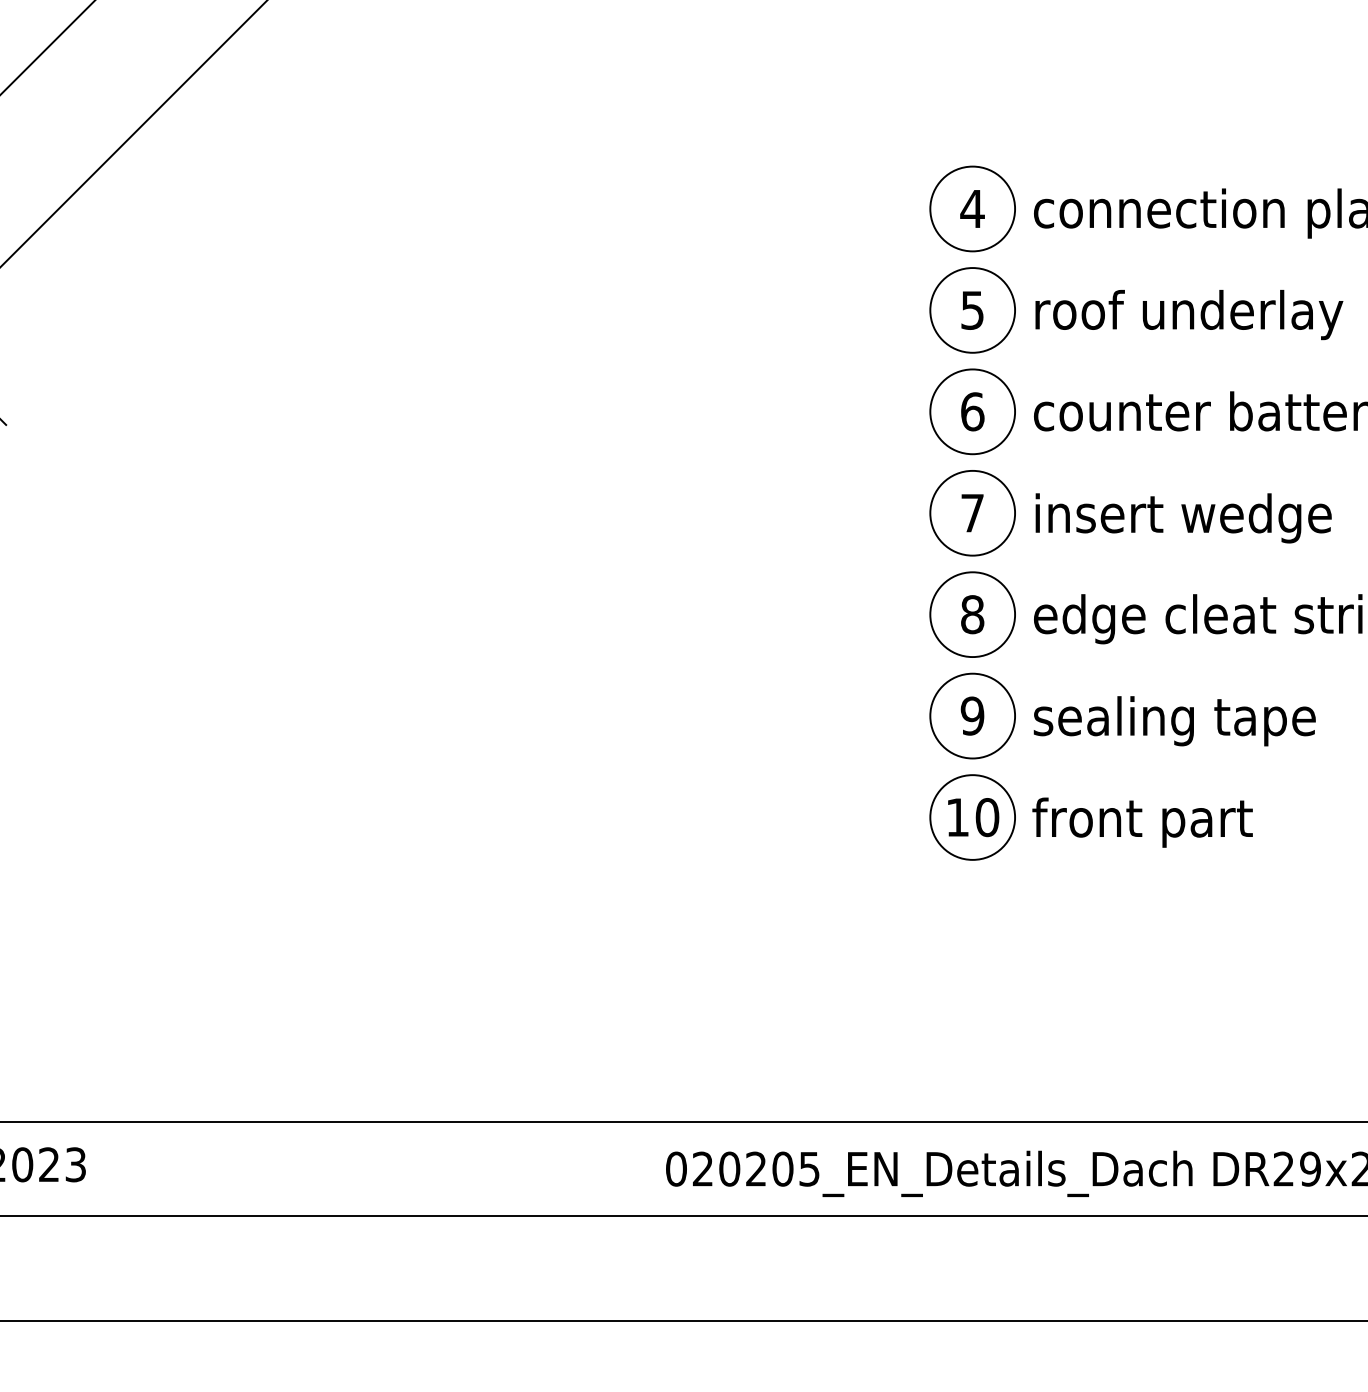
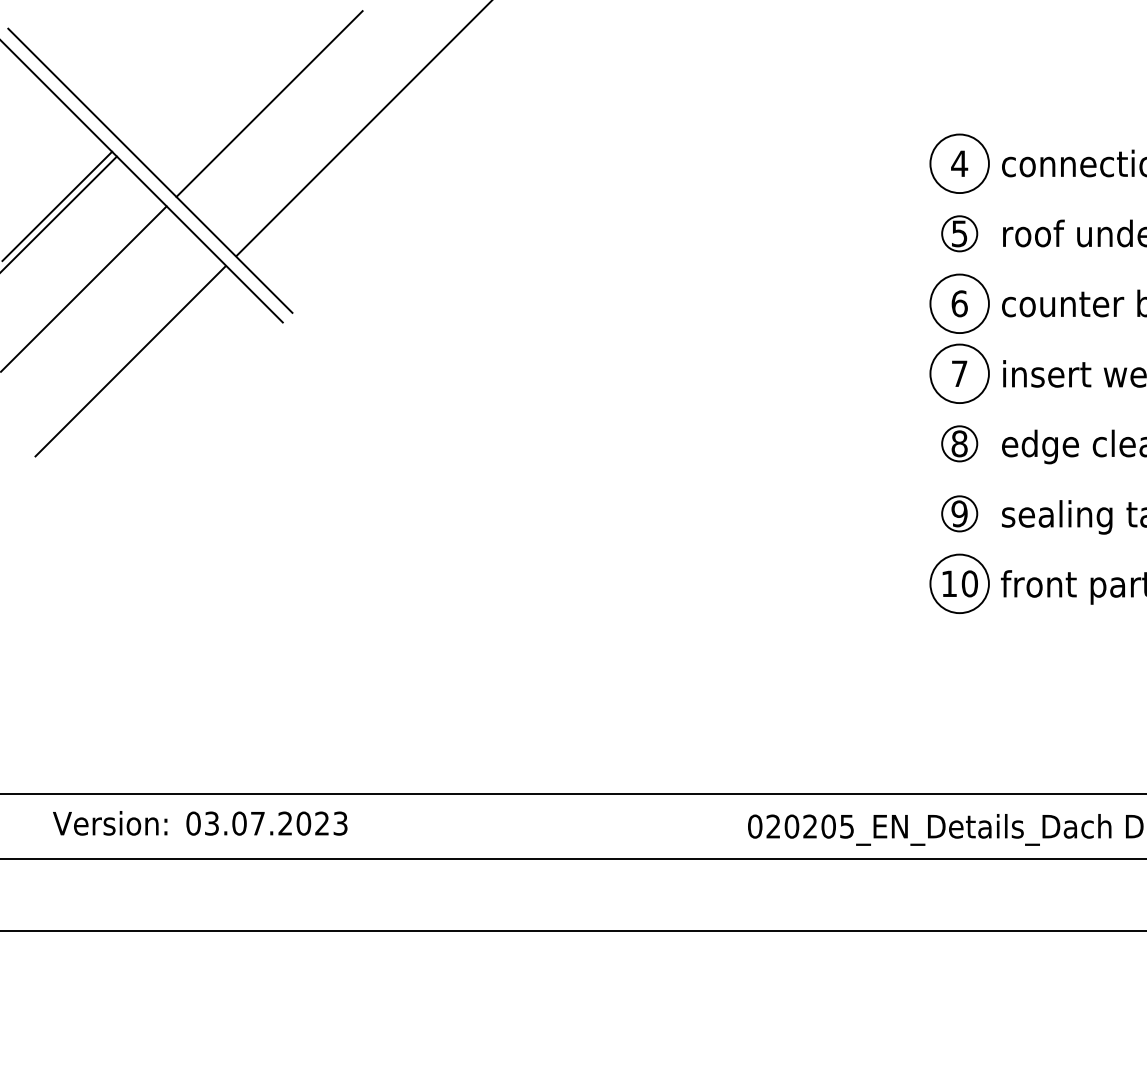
circle: (972, 309) -> (959, 233), size x0.6
circle: (972, 614) -> (959, 443), size x0.6
circle: (972, 715) -> (959, 513), size x0.6

